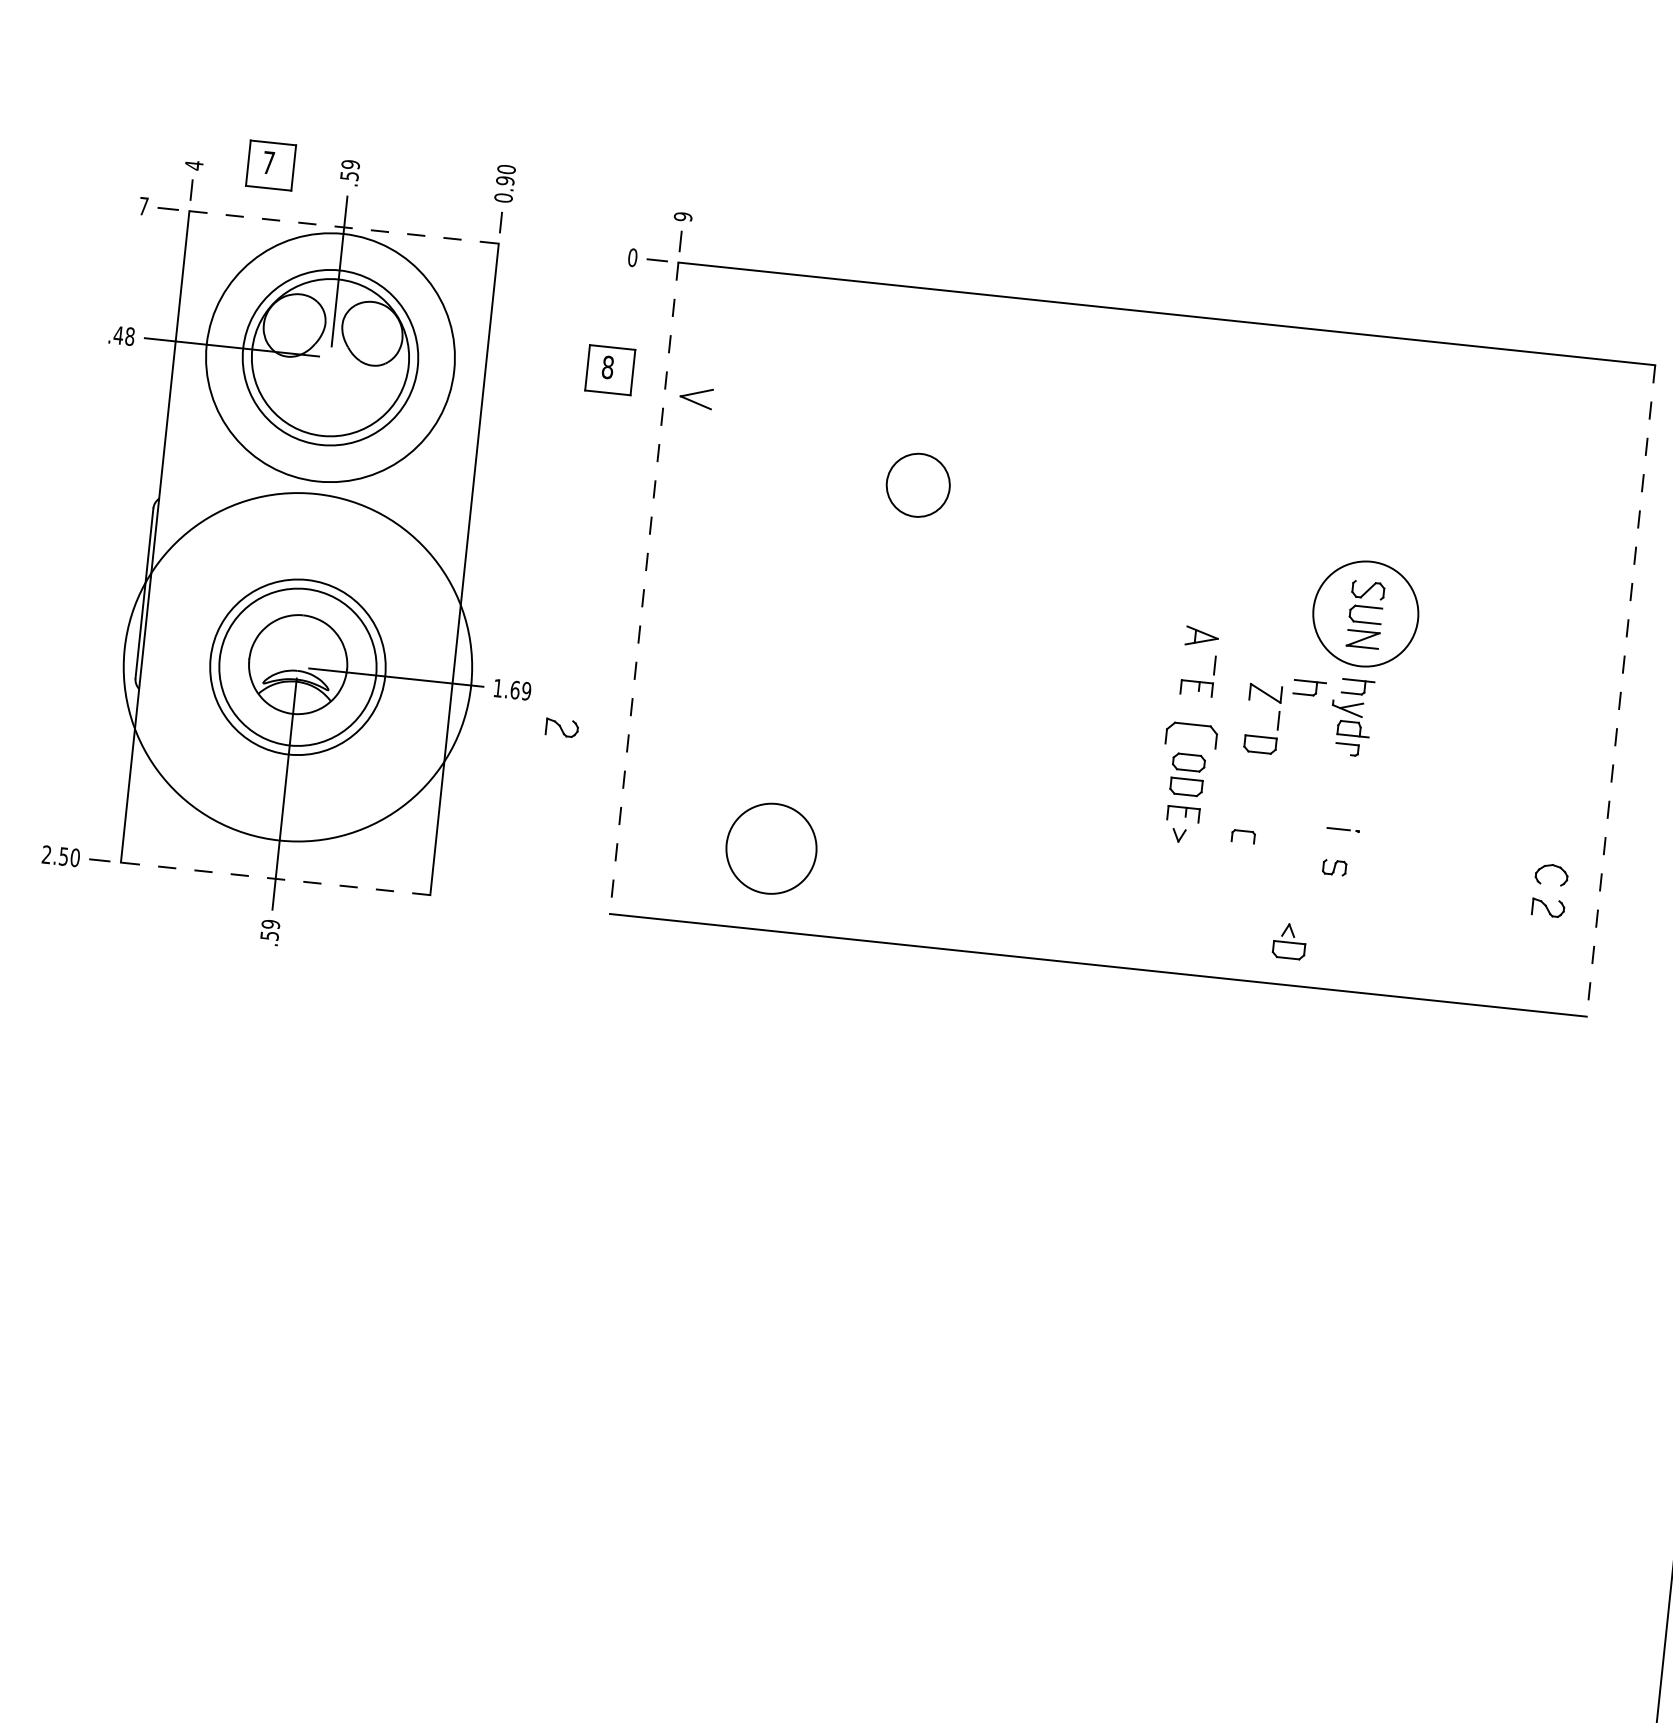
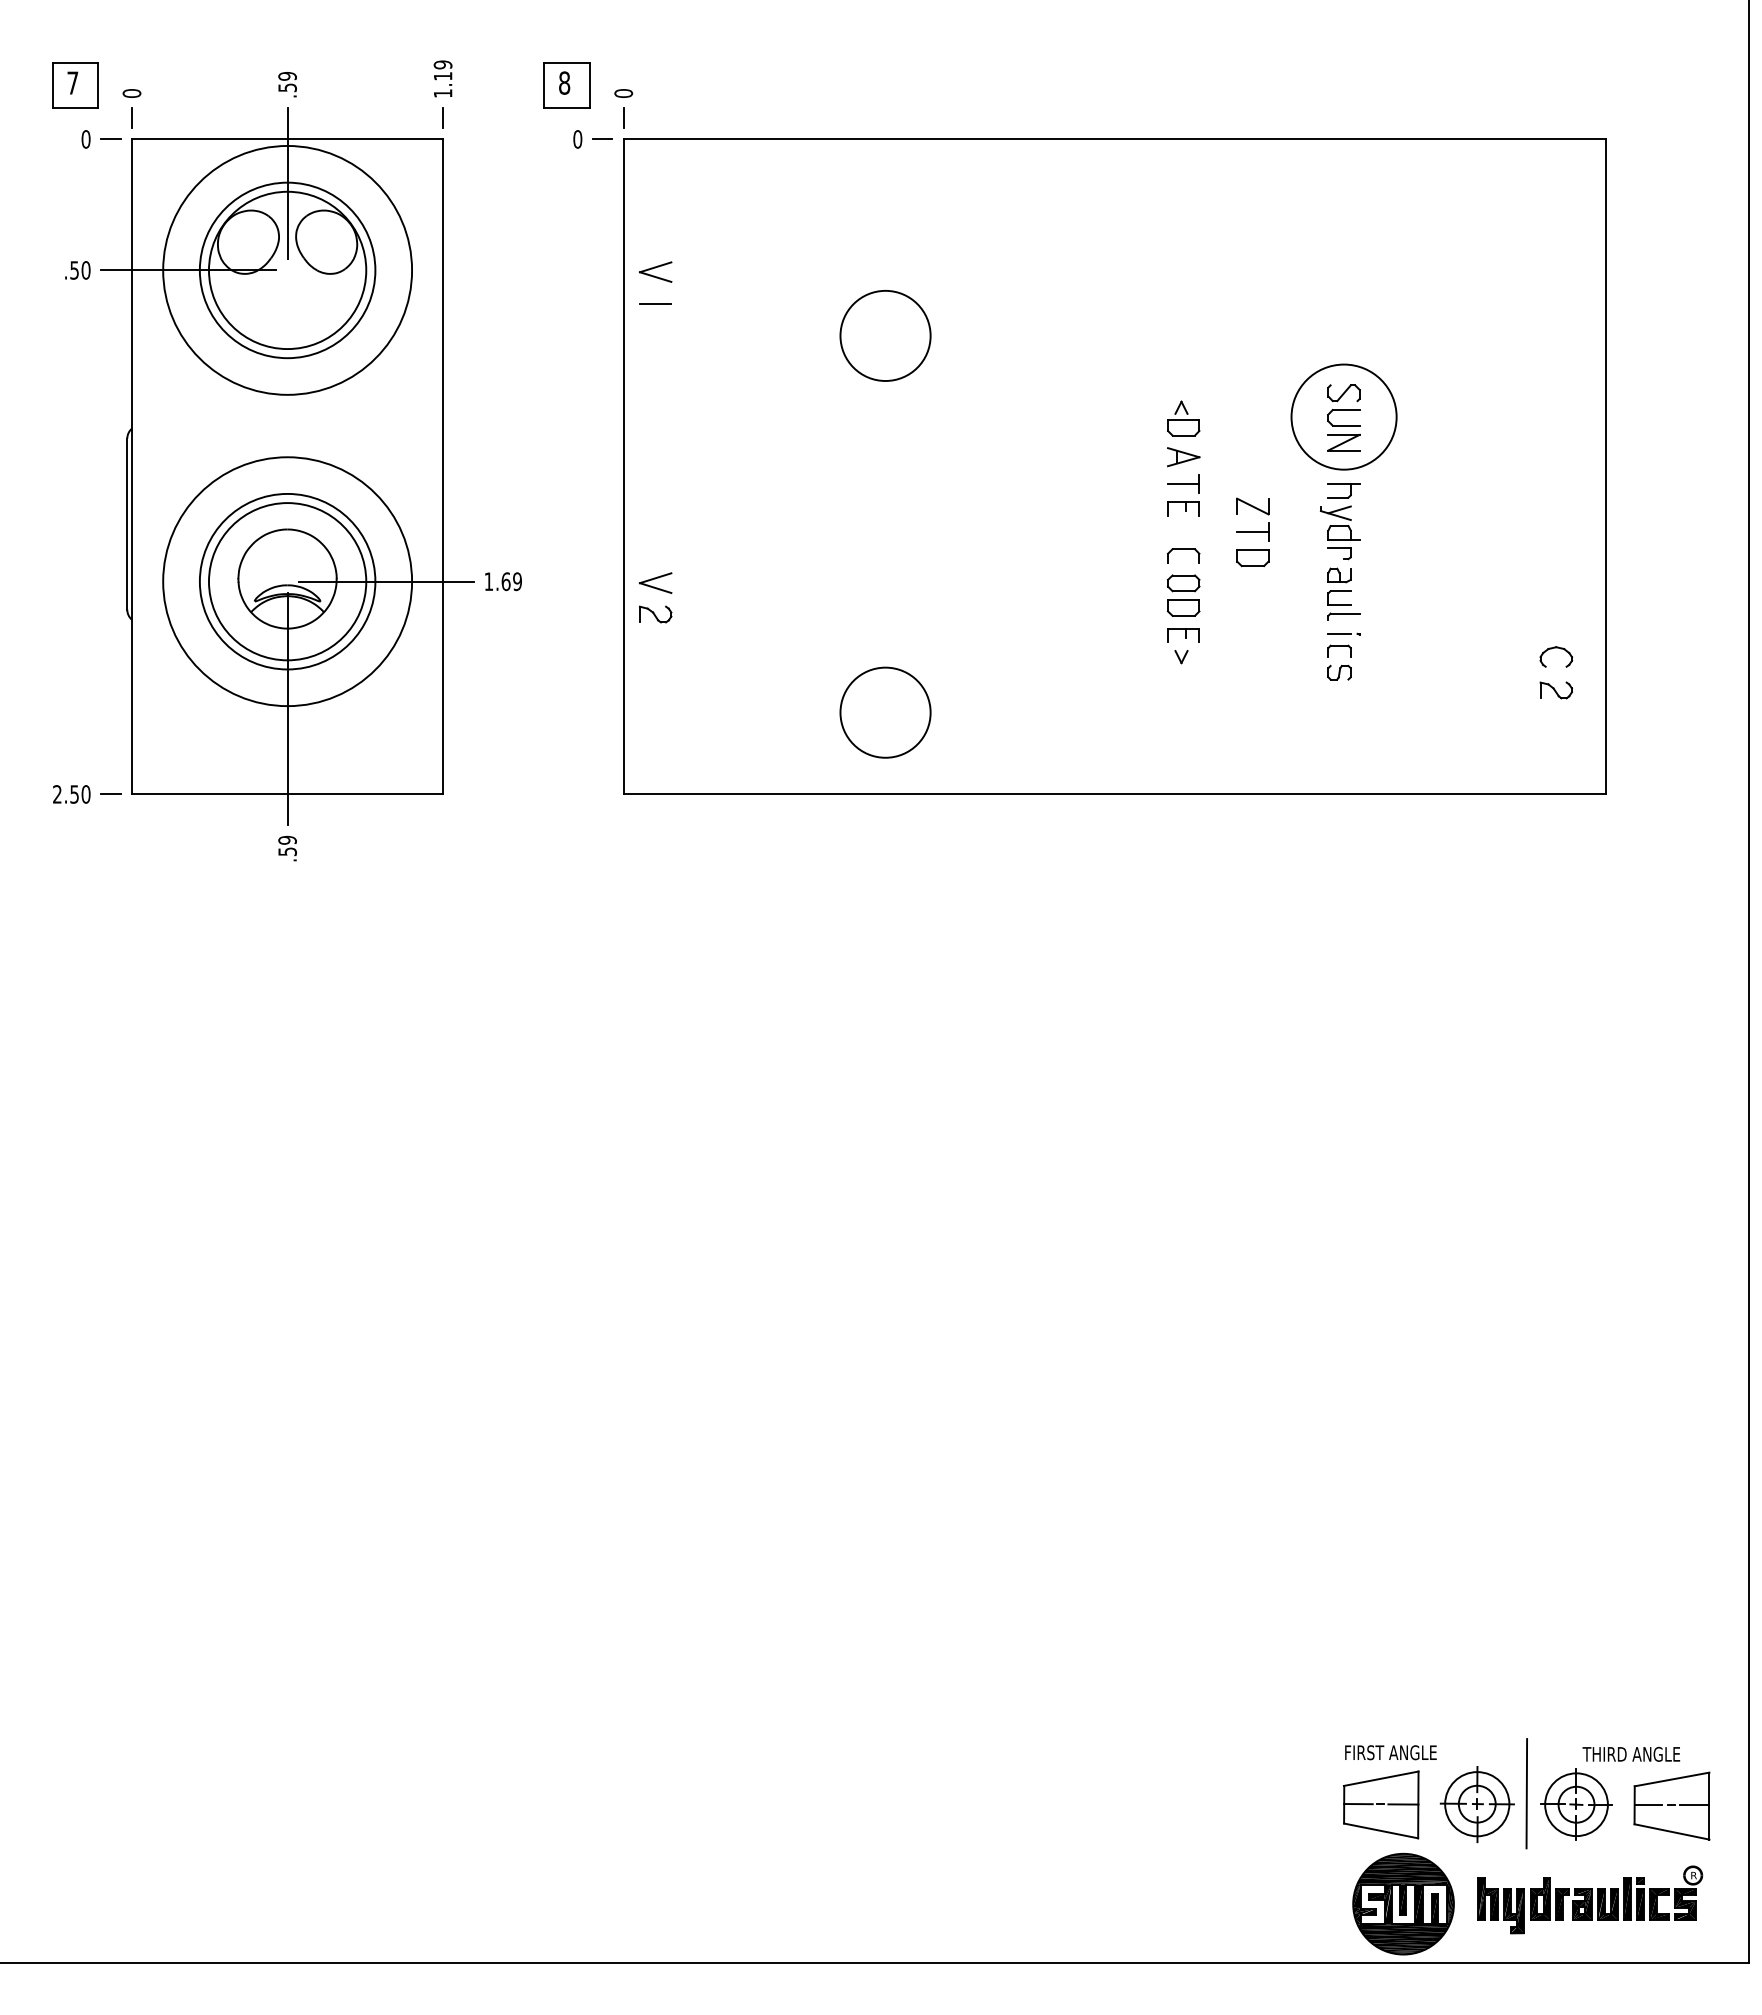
text: (193, 165) -> (131, 93), 4 -> 0
part: (271, 165) -> (75, 85), moved
text: (504, 183) -> (442, 78), 0.90 -> 1.19
text: (143, 206) -> (85, 139), 7 -> 0
text: (683, 216) -> (623, 93), 9 -> 0
line: (344, 227) -> (287, 139), dashed -> solid
text: (123, 336) -> (79, 270), .48 -> .50
part: (609, 370) -> (566, 85), moved
line: (692, 429) -> (655, 303), added
circle: (918, 484) -> (885, 335), size x1.43
line: (644, 587) -> (623, 466), dashed -> solid
line: (1199, 664) -> (1183, 484), added
circle: (297, 667) -> (287, 581), size x0.71
part: (1309, 687) -> (1295, 496), removed
line: (1620, 690) -> (1605, 466), dashed -> solid
part: (663, 706) -> (655, 582), added
line: (1262, 719) -> (1252, 532), added
part: (561, 728) -> (655, 614), moved
part: (1191, 734) -> (1183, 555), size x0.62
part: (1346, 789) -> (1343, 593), added
part: (1243, 835) -> (1339, 650), moved
circle: (771, 848) -> (885, 712), moved
line: (275, 878) -> (287, 794), dashed -> solid
part: (1289, 941) -> (1183, 418), moved

